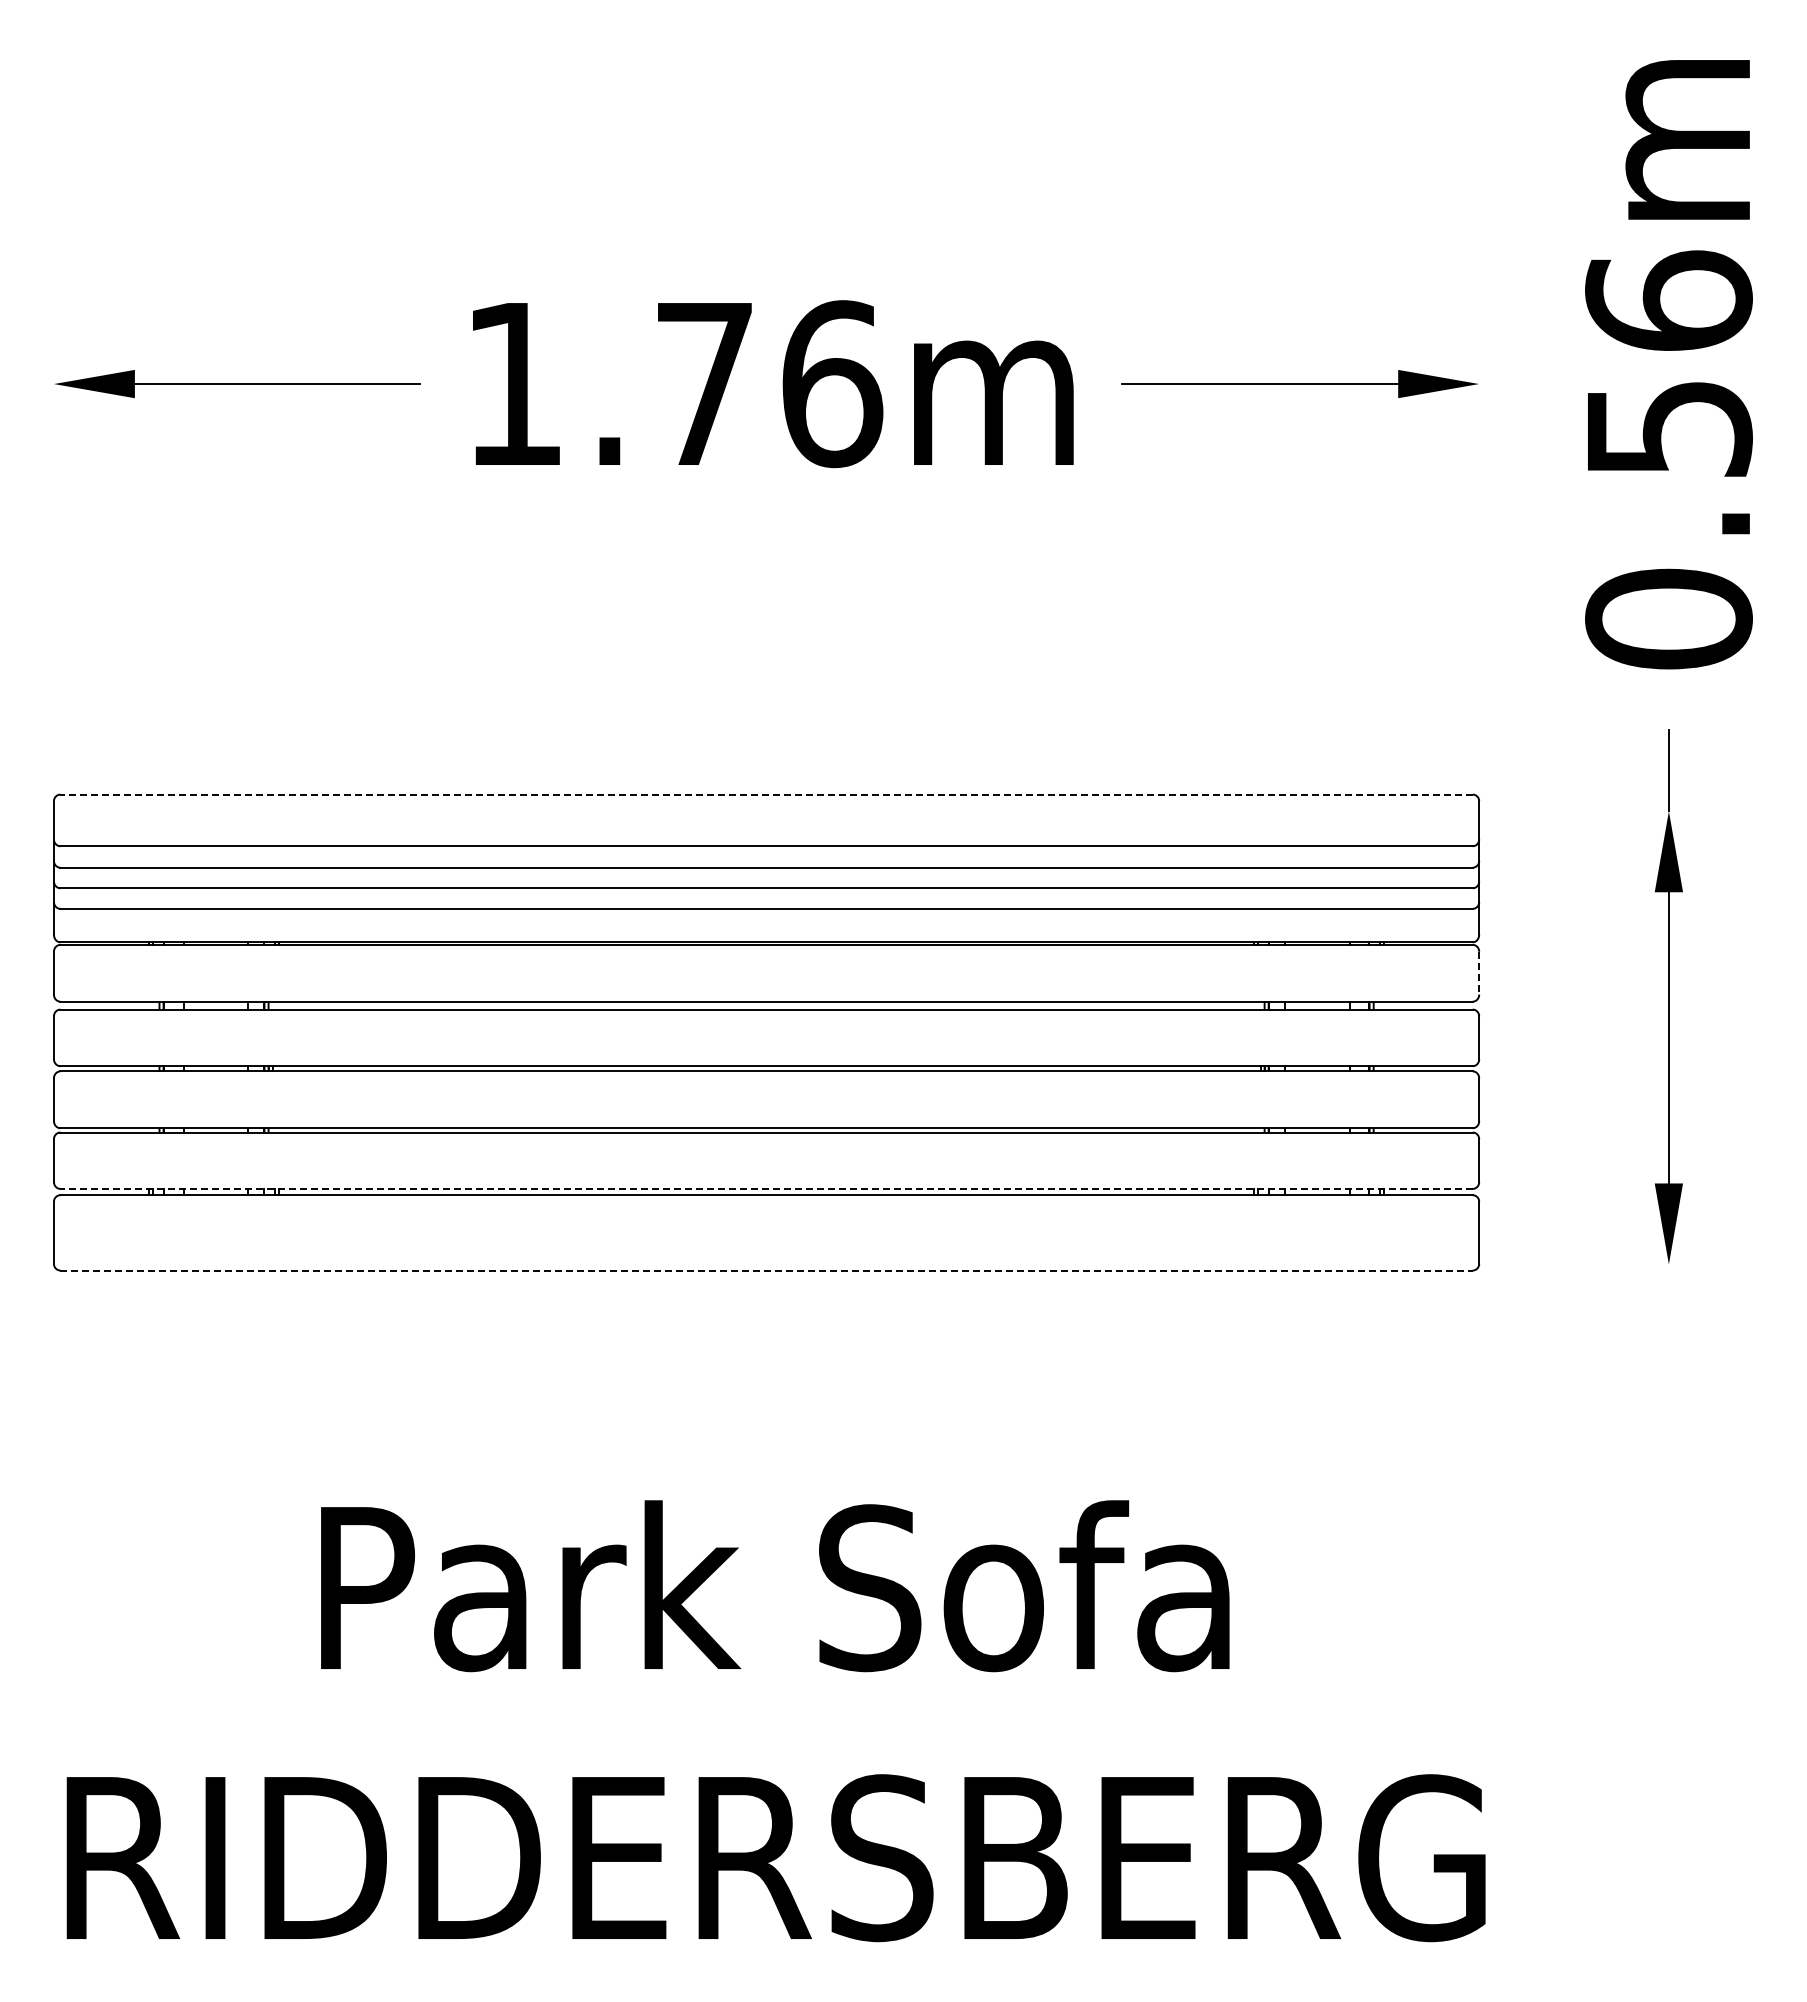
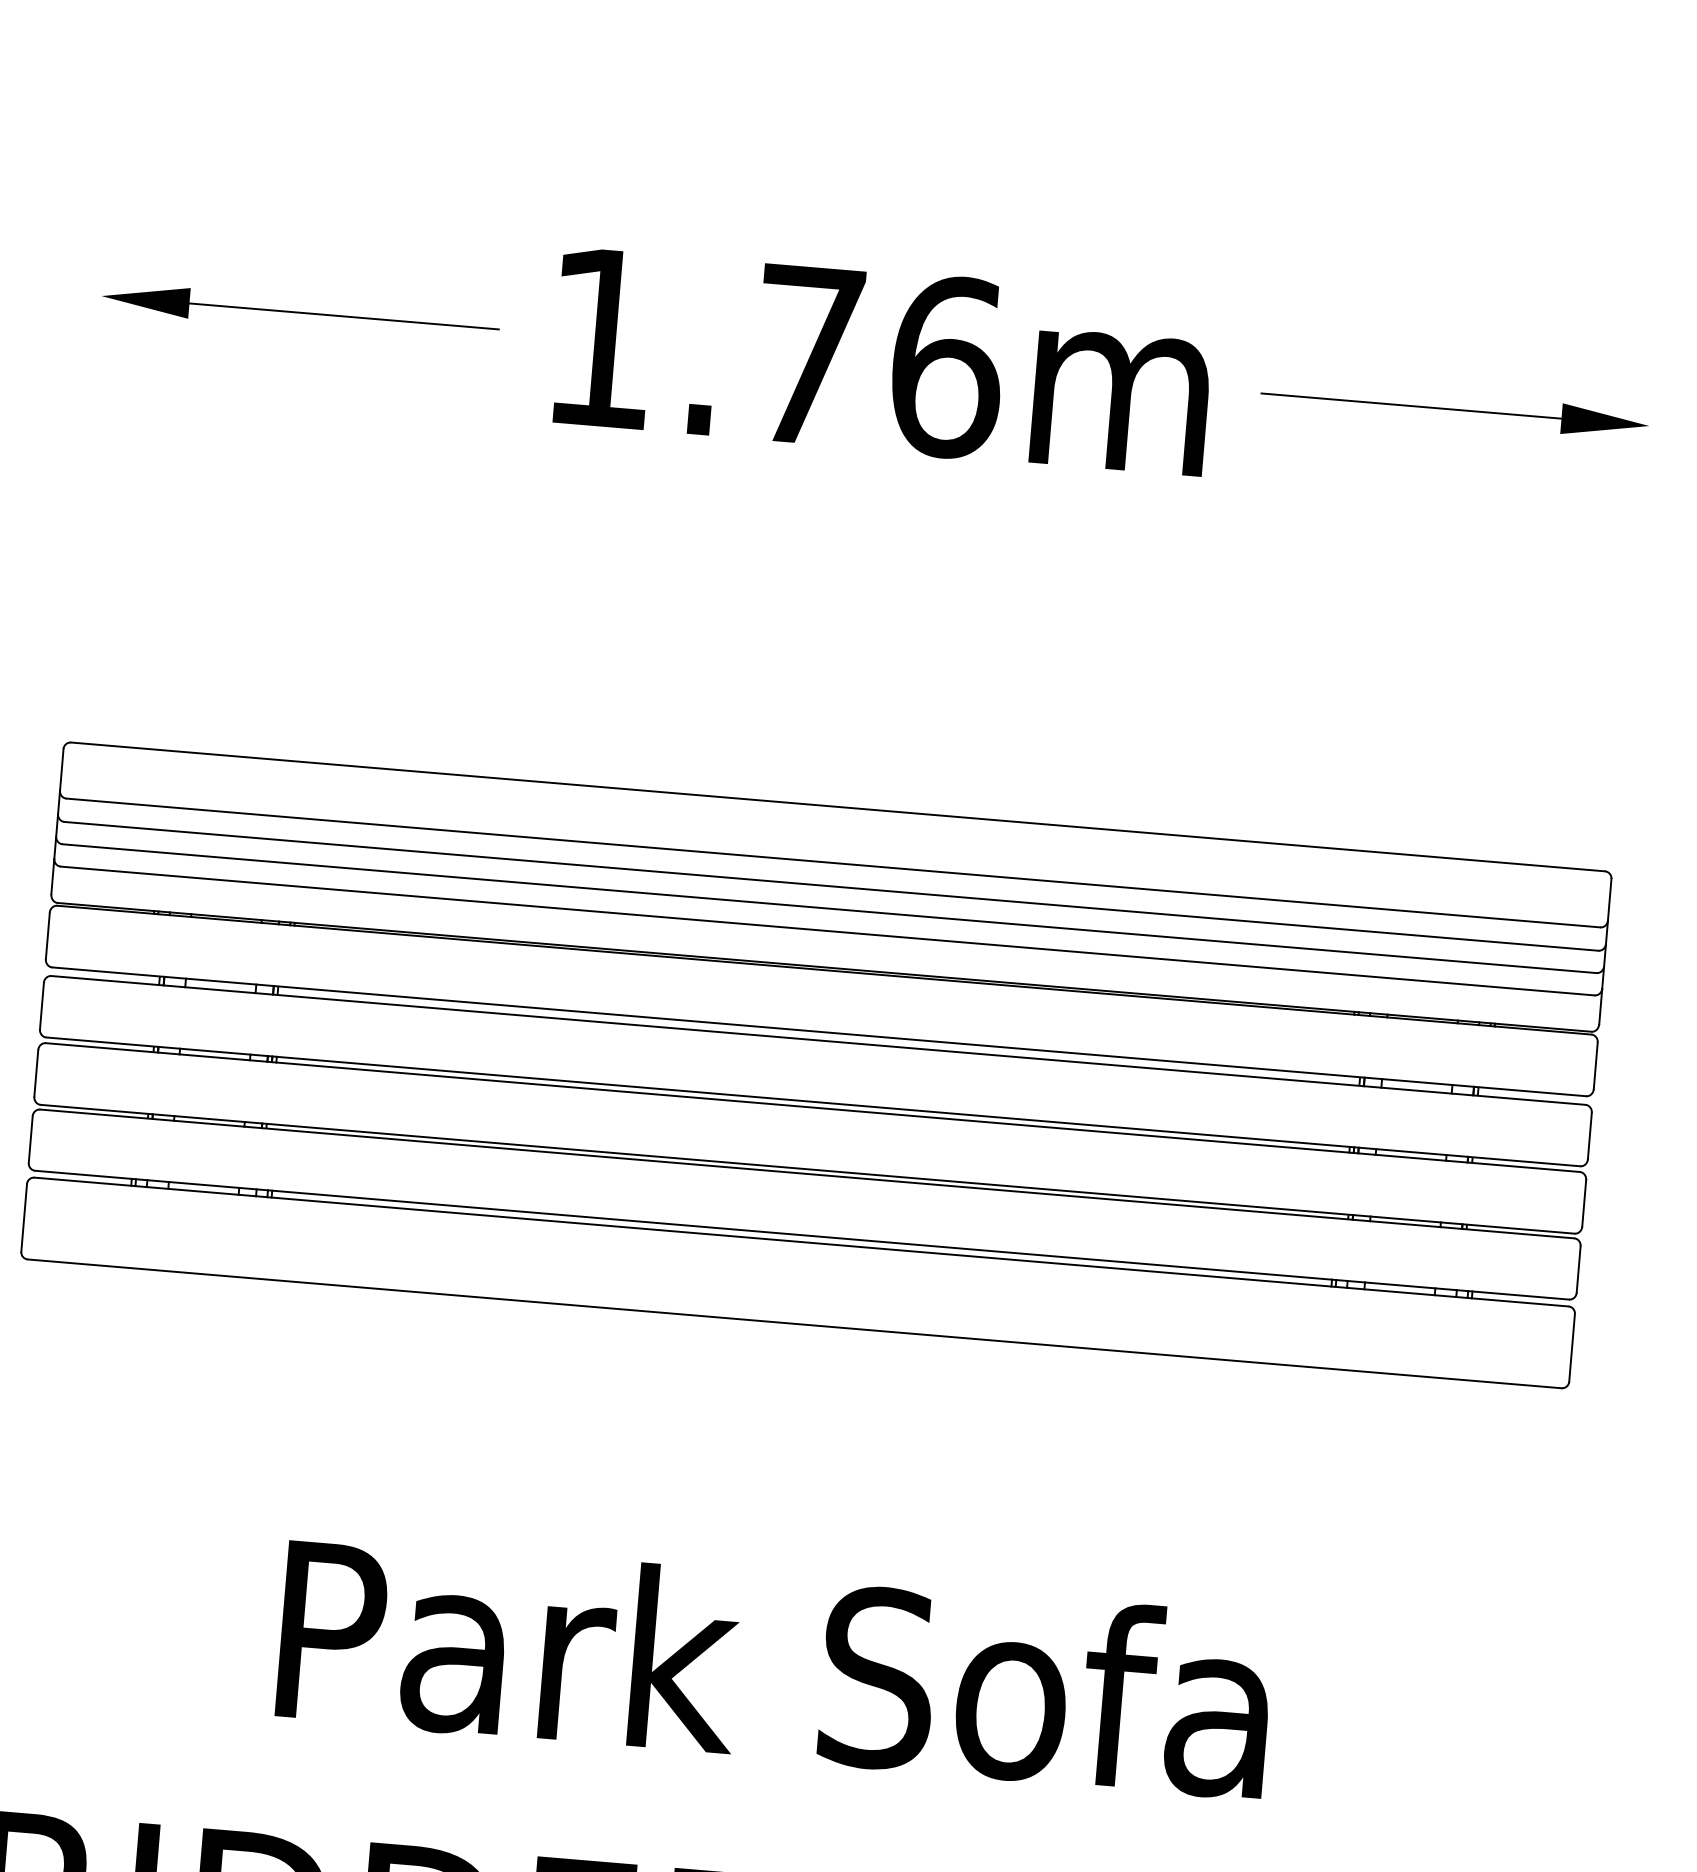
line: (766, 794) -> (838, 806), dashed -> solid
line: (1479, 973) -> (1596, 1066), dashed -> solid
line: (766, 1188) -> (802, 1234), dashed -> solid
line: (767, 1270) -> (795, 1323), dashed -> solid

